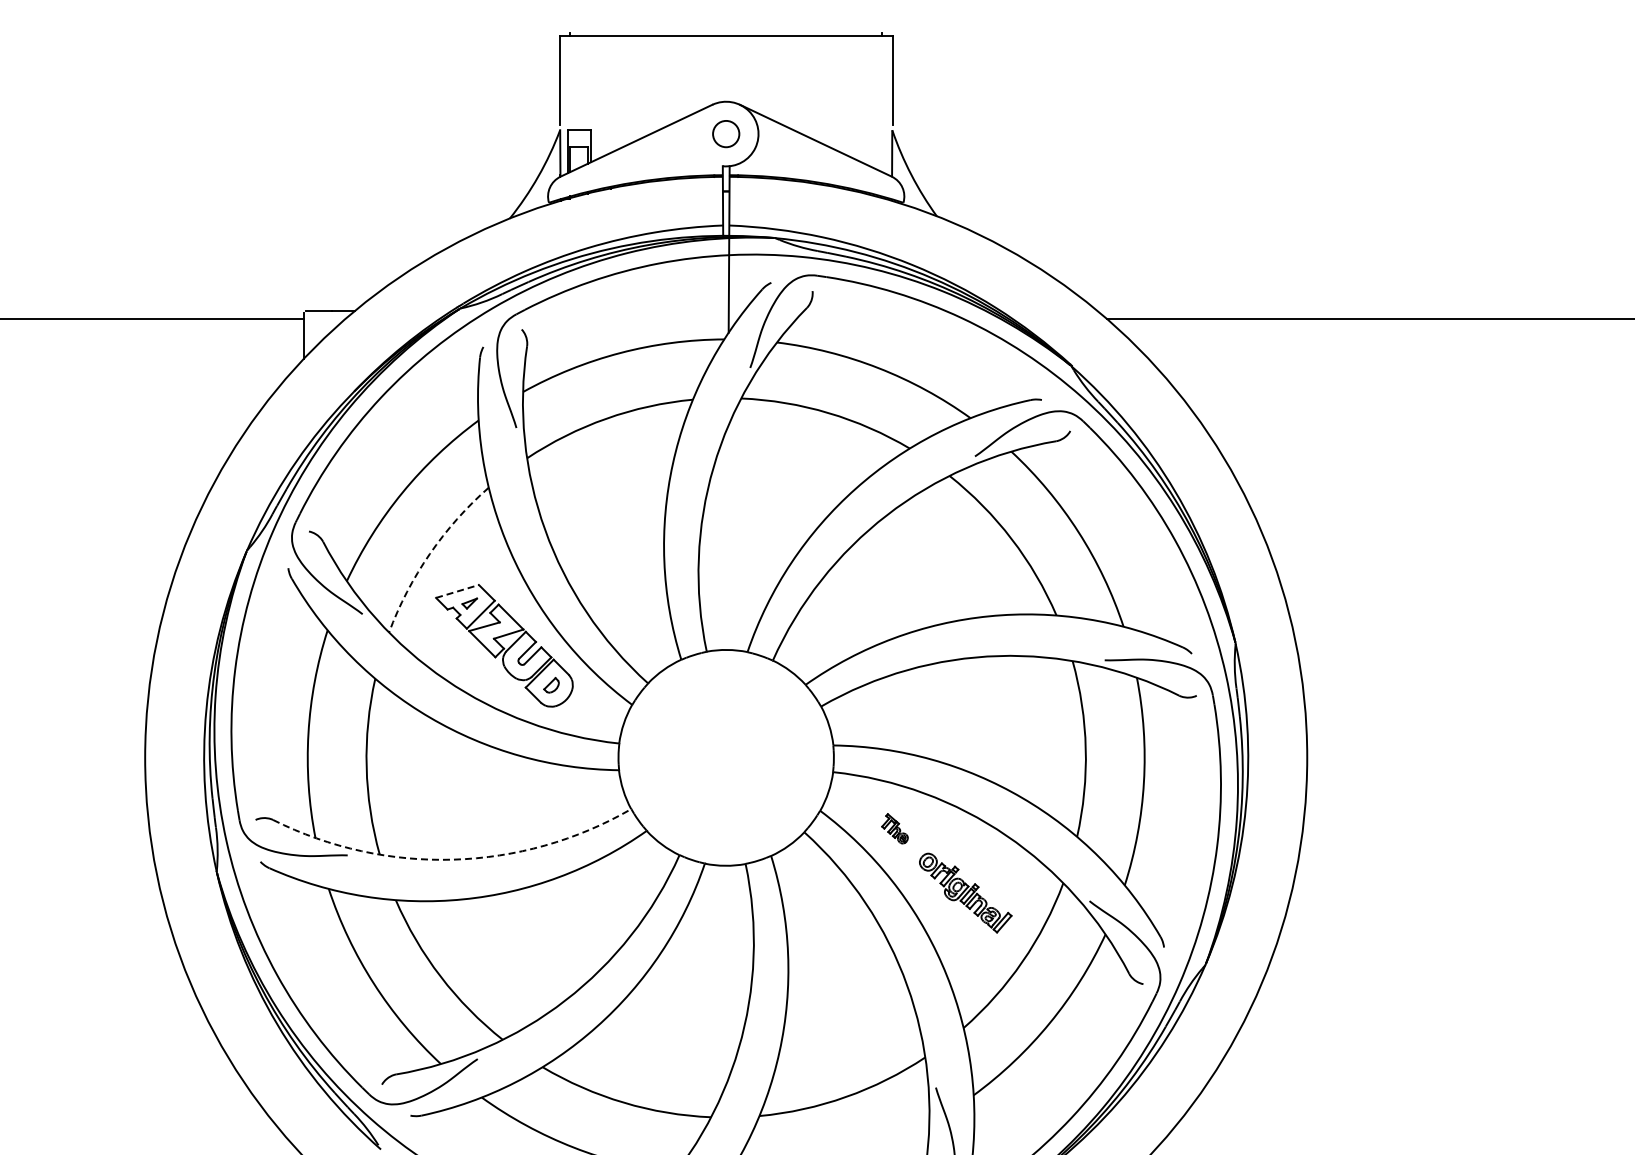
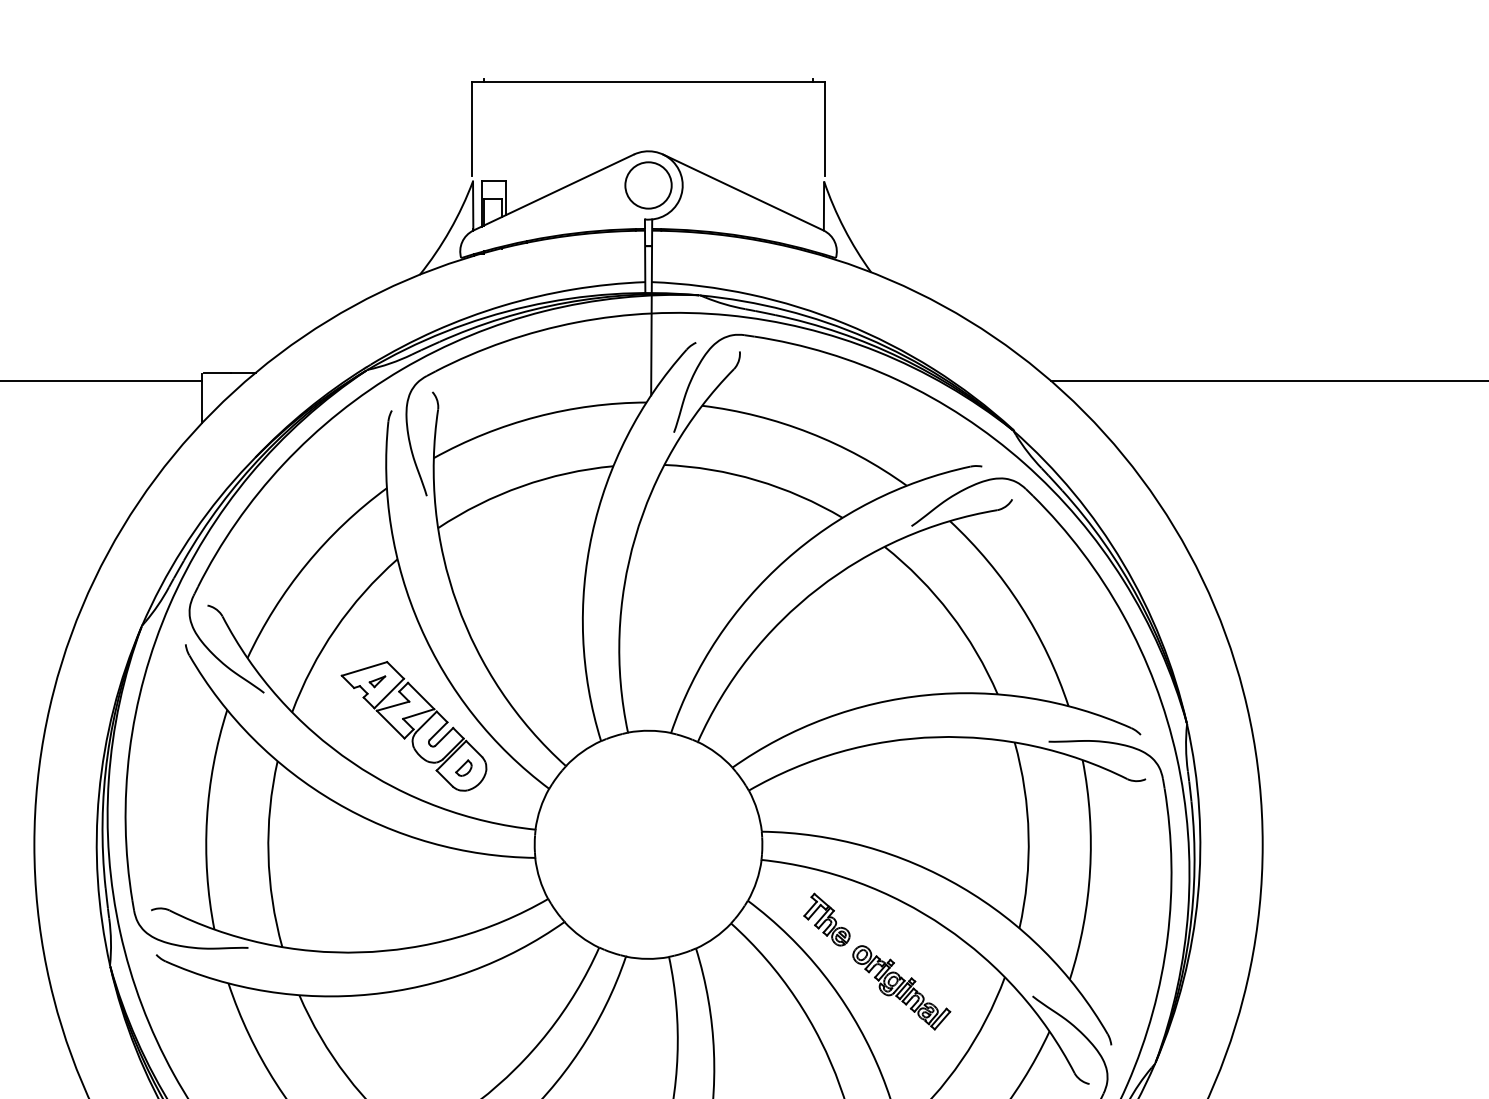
circle: (726, 134) -> (648, 185), size x1.67
arc: (429, 553) -> (334, 628), dashed -> solid
line: (457, 591) -> (364, 668), dashed -> solid
part: (894, 828) -> (826, 919), size x1.67
arc: (453, 859) -> (360, 952), dashed -> solid

